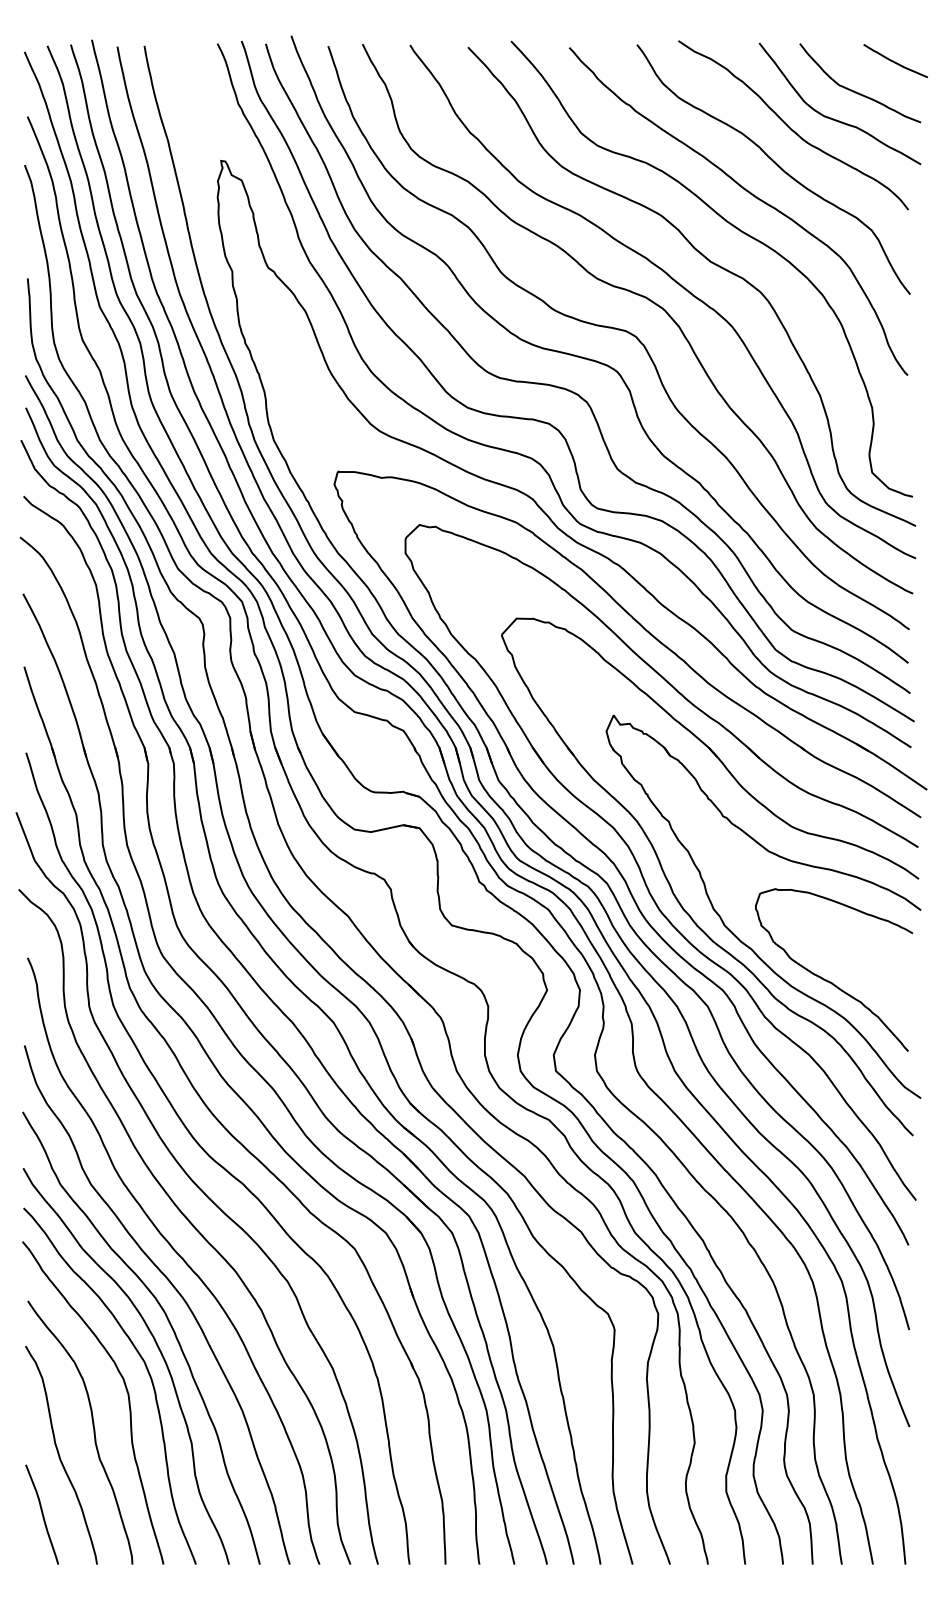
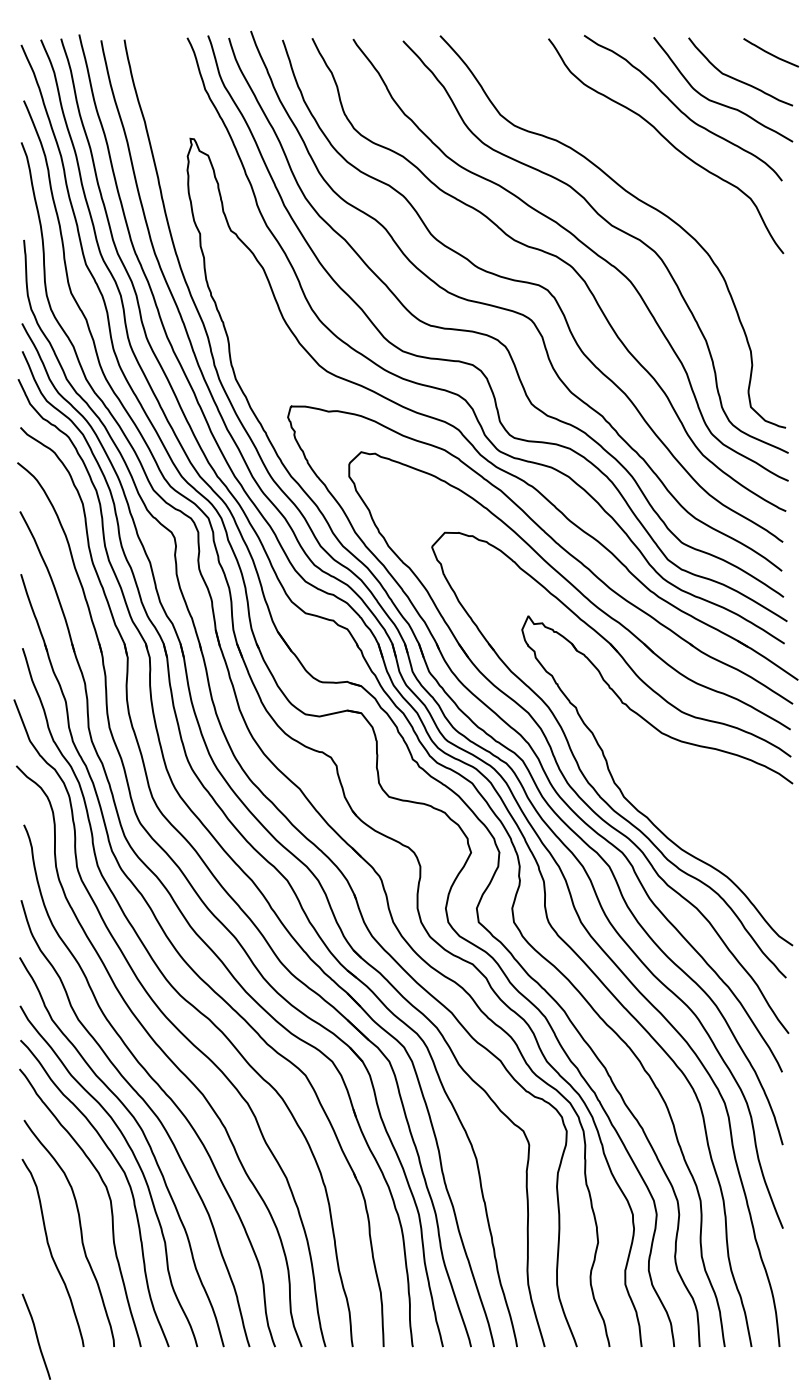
curve: (751, 195) -> (647, 168), removed
curve: (828, 980) -> (713, 844), removed
curve: (41, 1514) -> (35, 1336), moved

